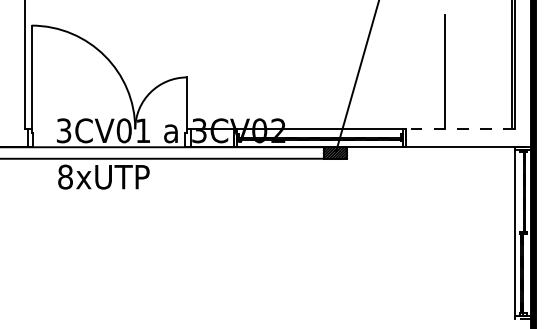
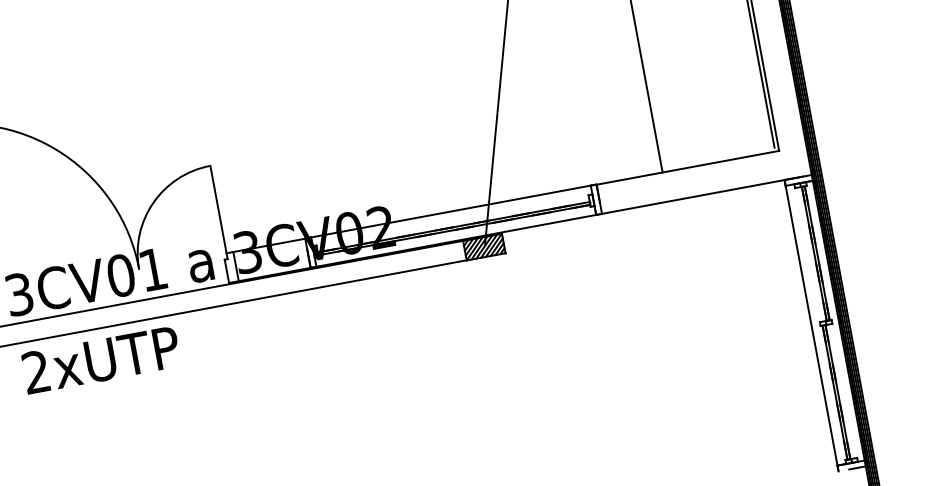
line: (459, 129) -> (686, 168), dashed -> solid
text: (65, 176) -> (36, 371), 8xUTP -> 2xUTP

